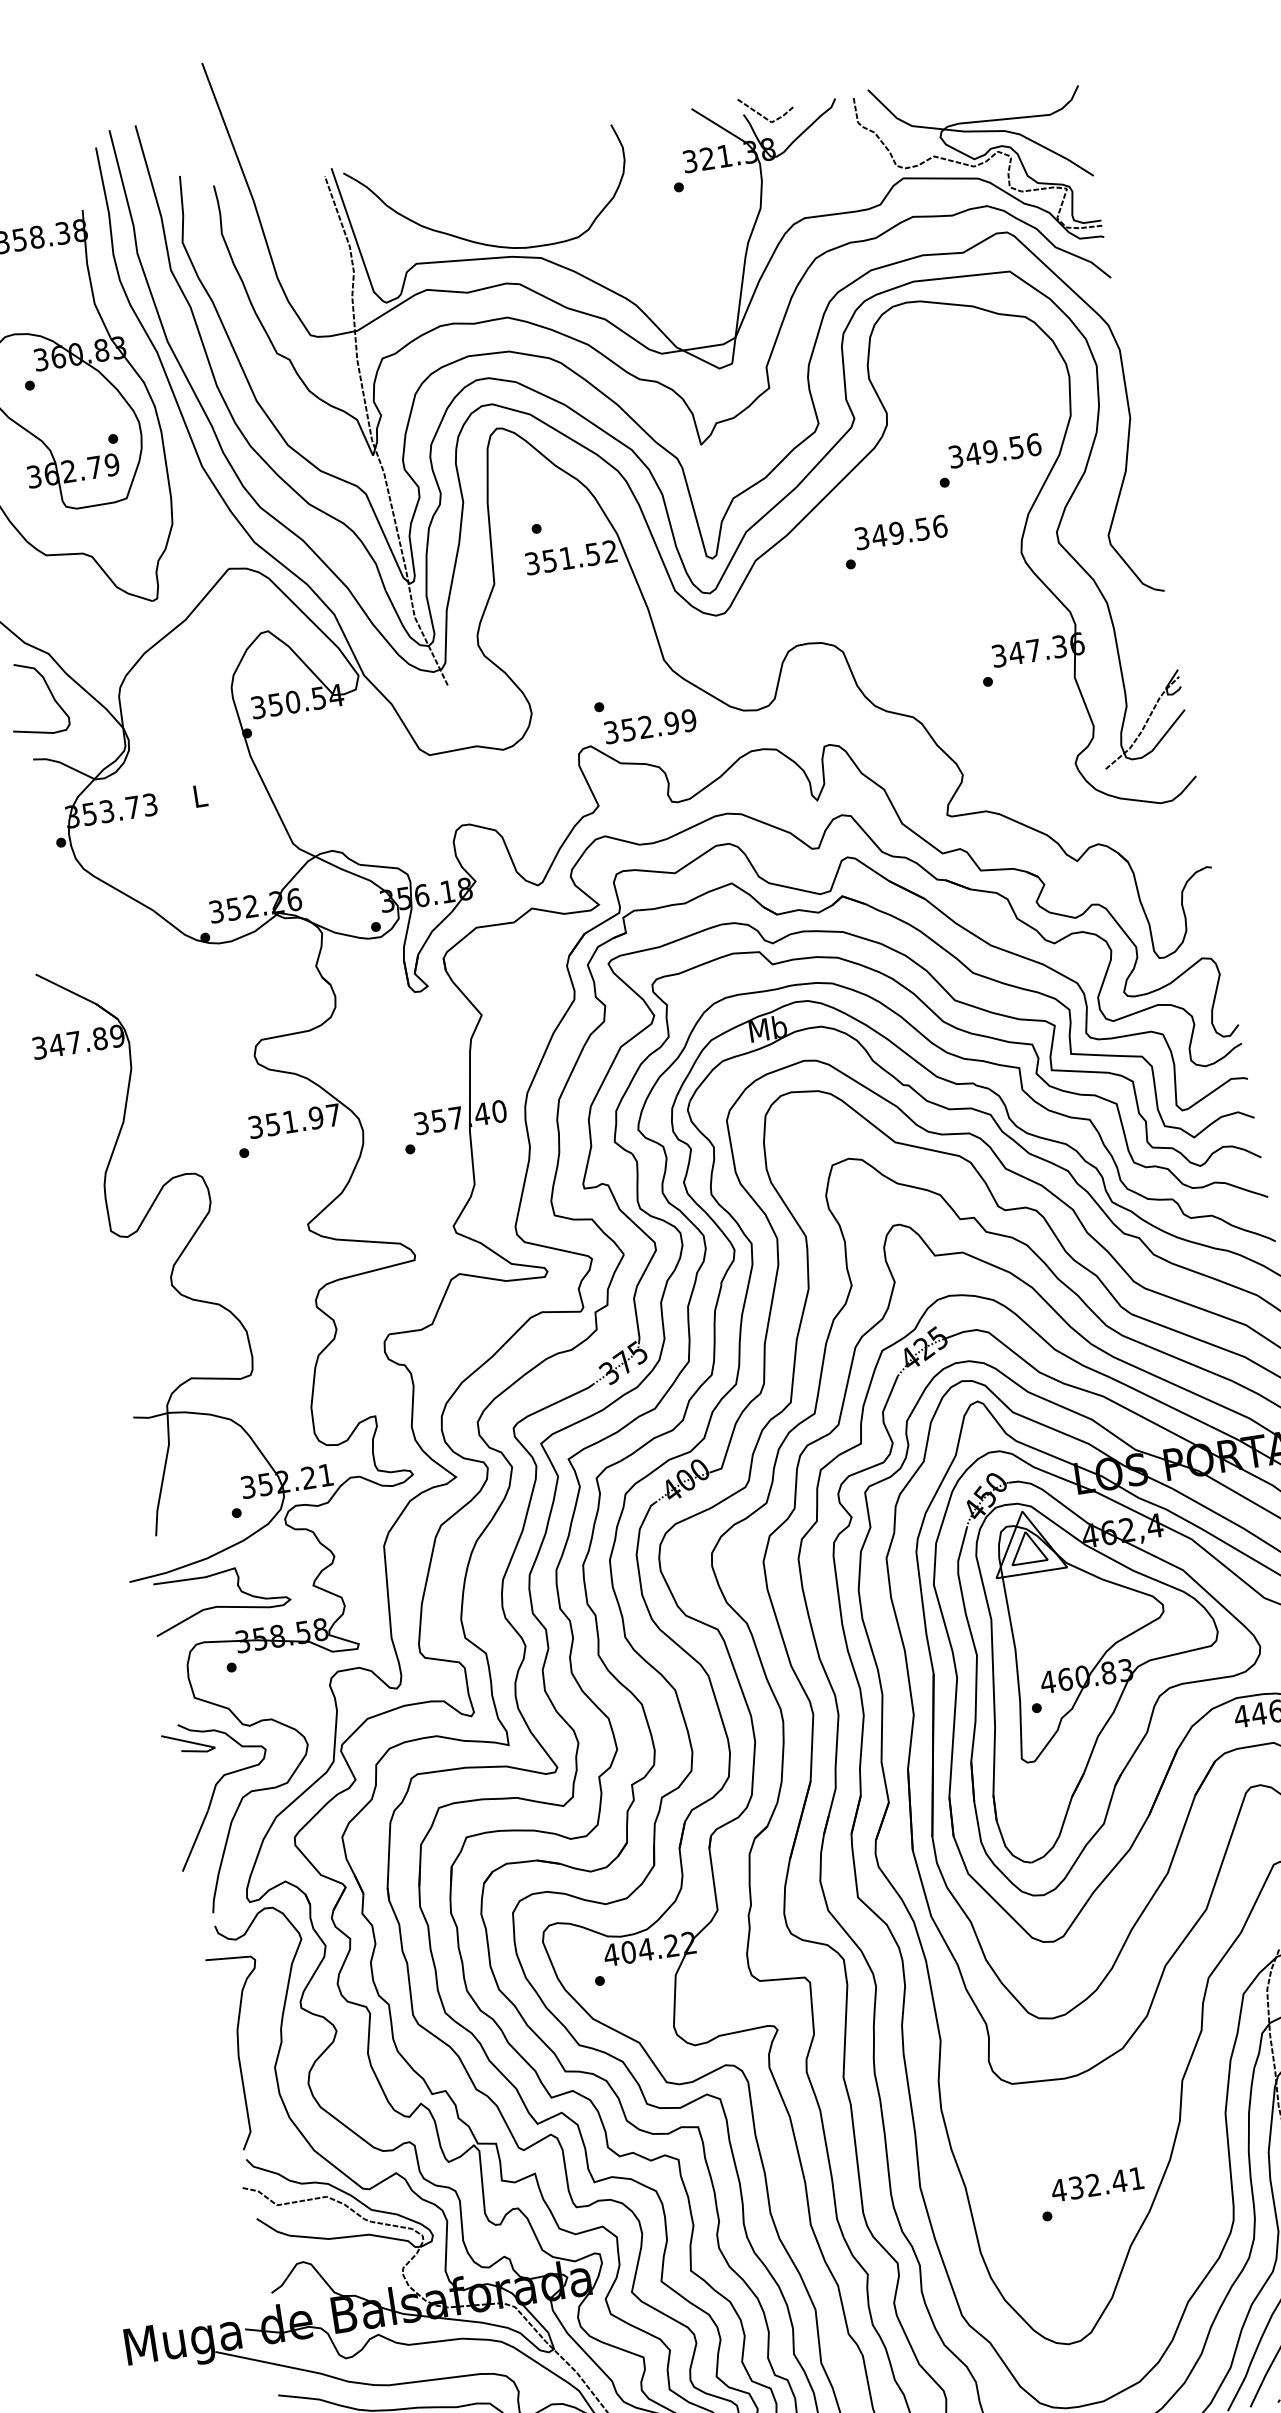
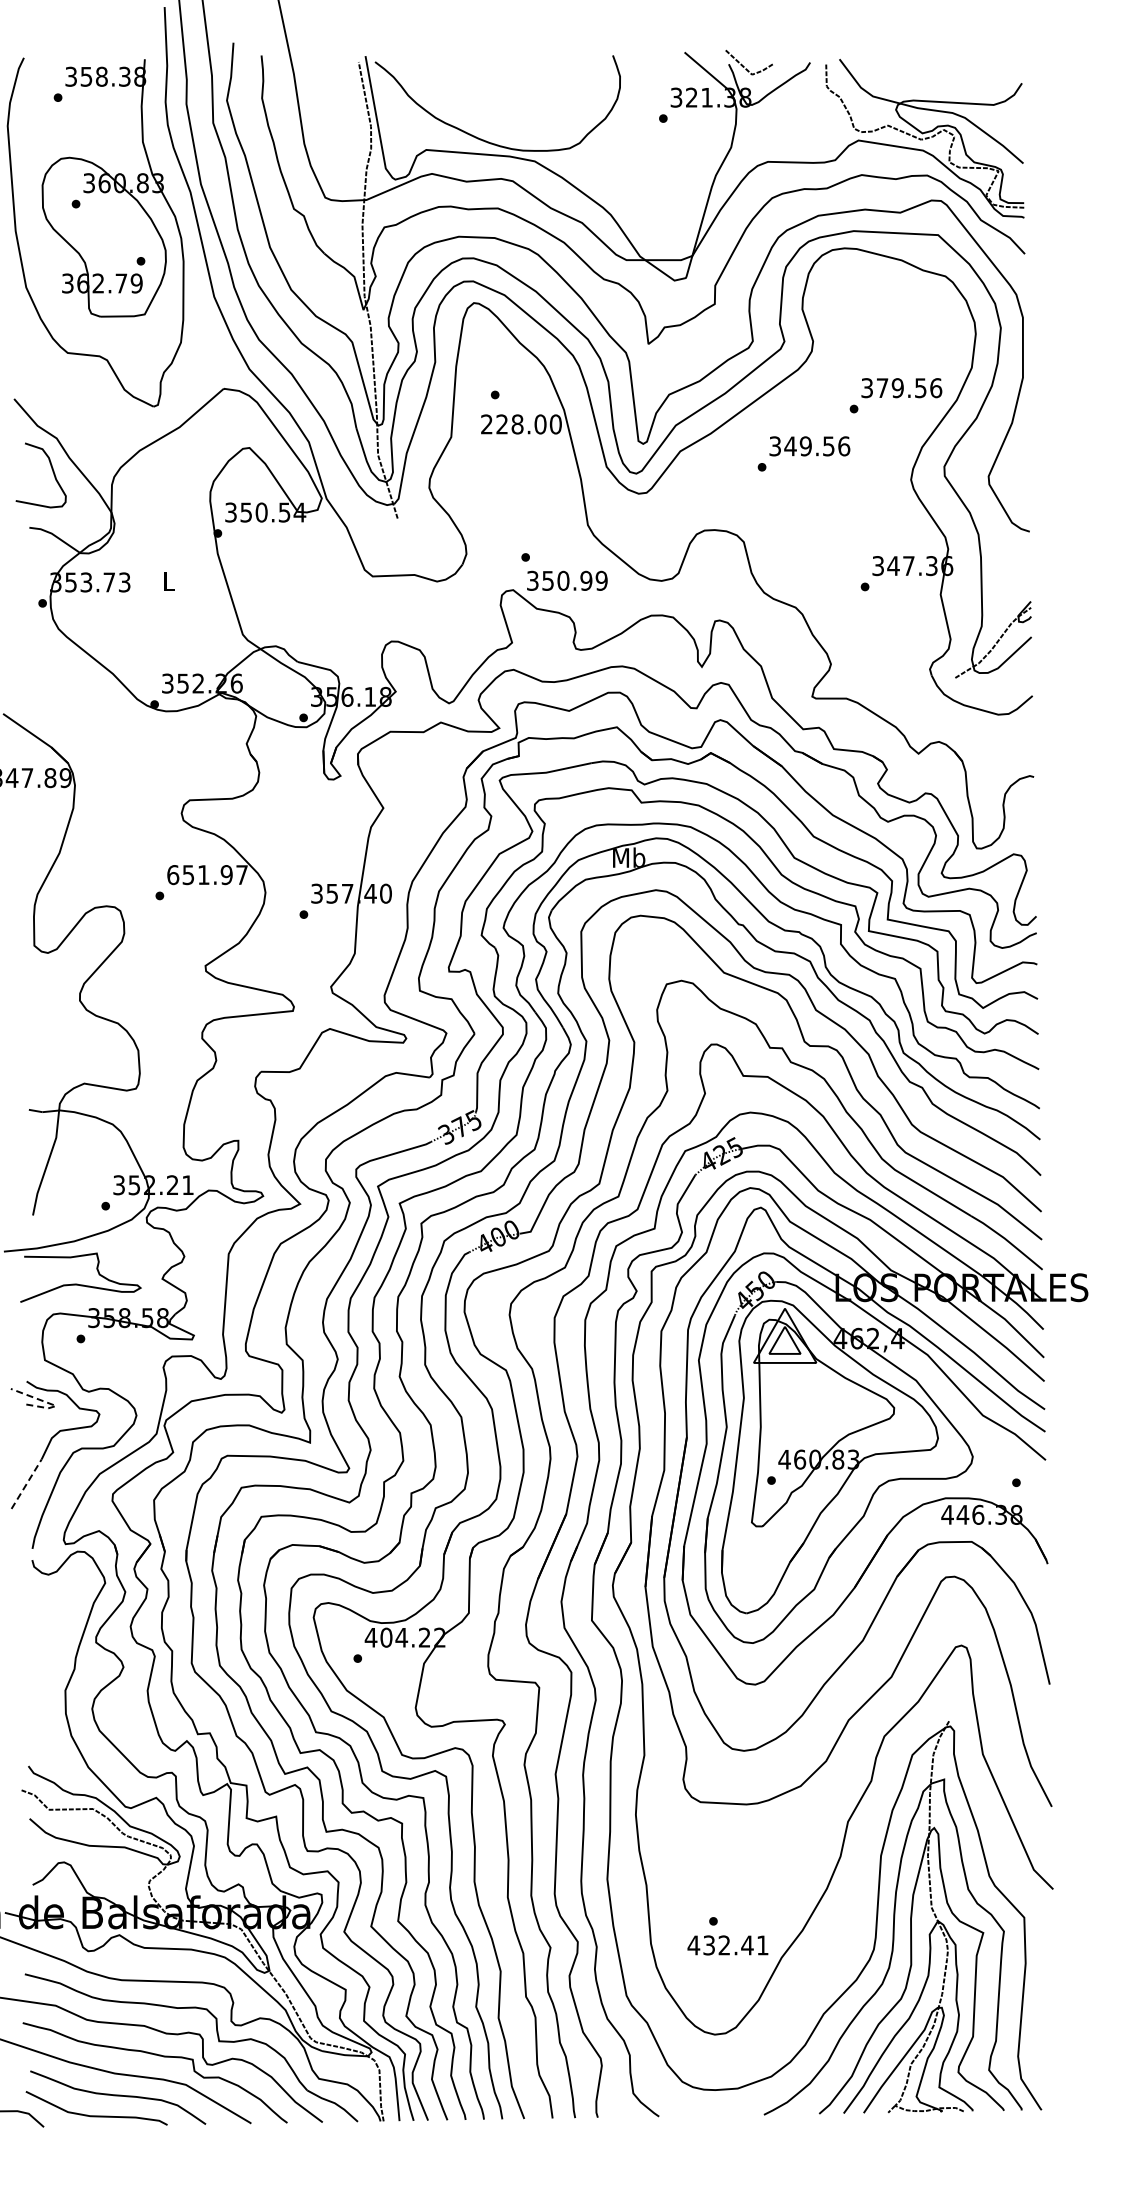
text: (973, 453) -> (882, 387), 349.56 -> 379.56
text: (571, 557) -> (521, 424), 351.52 -> 228.00
text: (645, 726) -> (563, 580), 352.99 -> 350.99
text: (256, 1127) -> (173, 875), 351.97 -> 651.97
line: (206, 1746) -> (48, 1403), solid -> dashed
line: (195, 1841) -> (26, 1484), solid -> dashed
curve: (239, 2048) -> (37, 1669), removed
text: (1096, 2184) -> (727, 1945), moved

